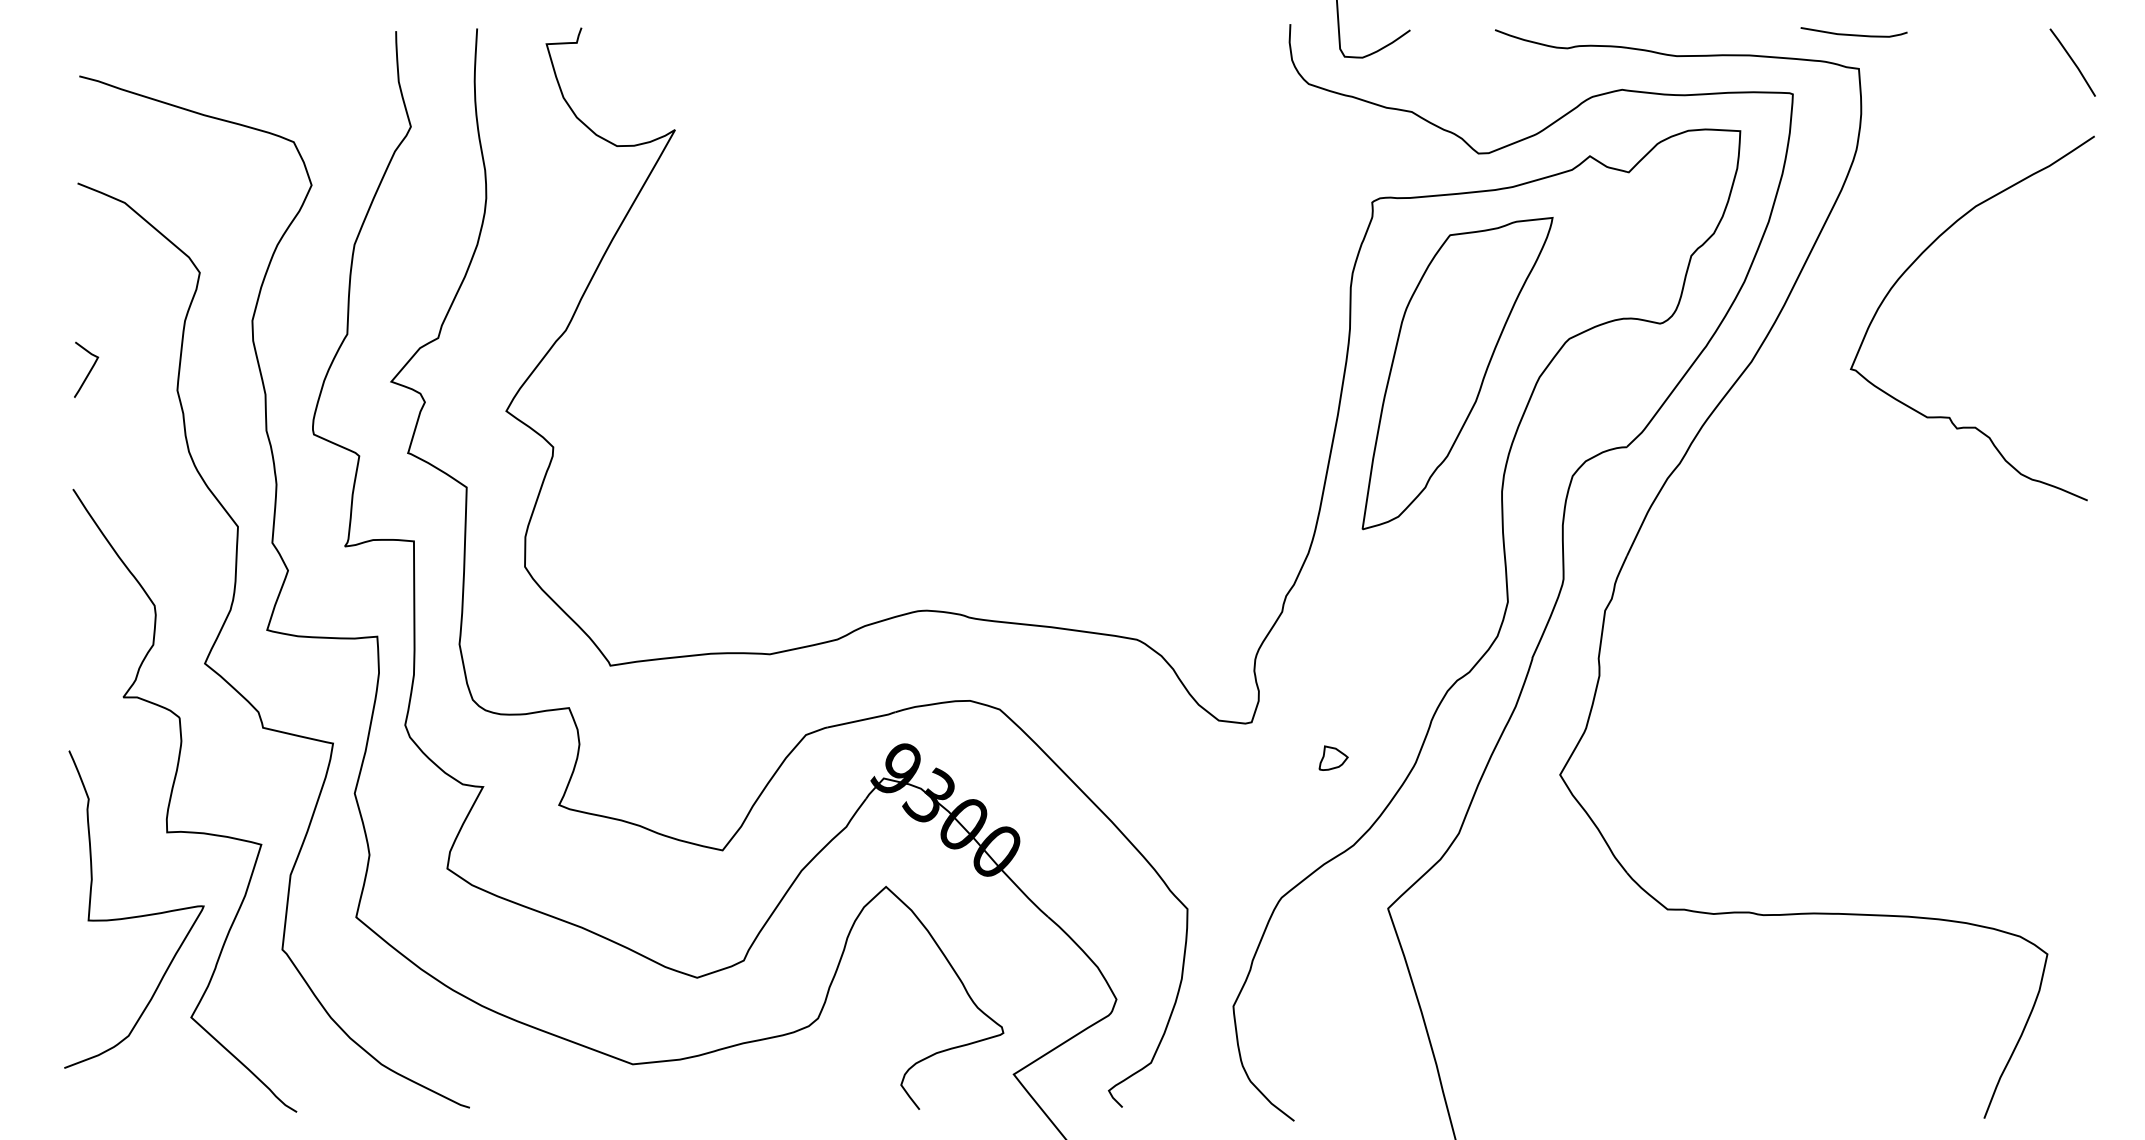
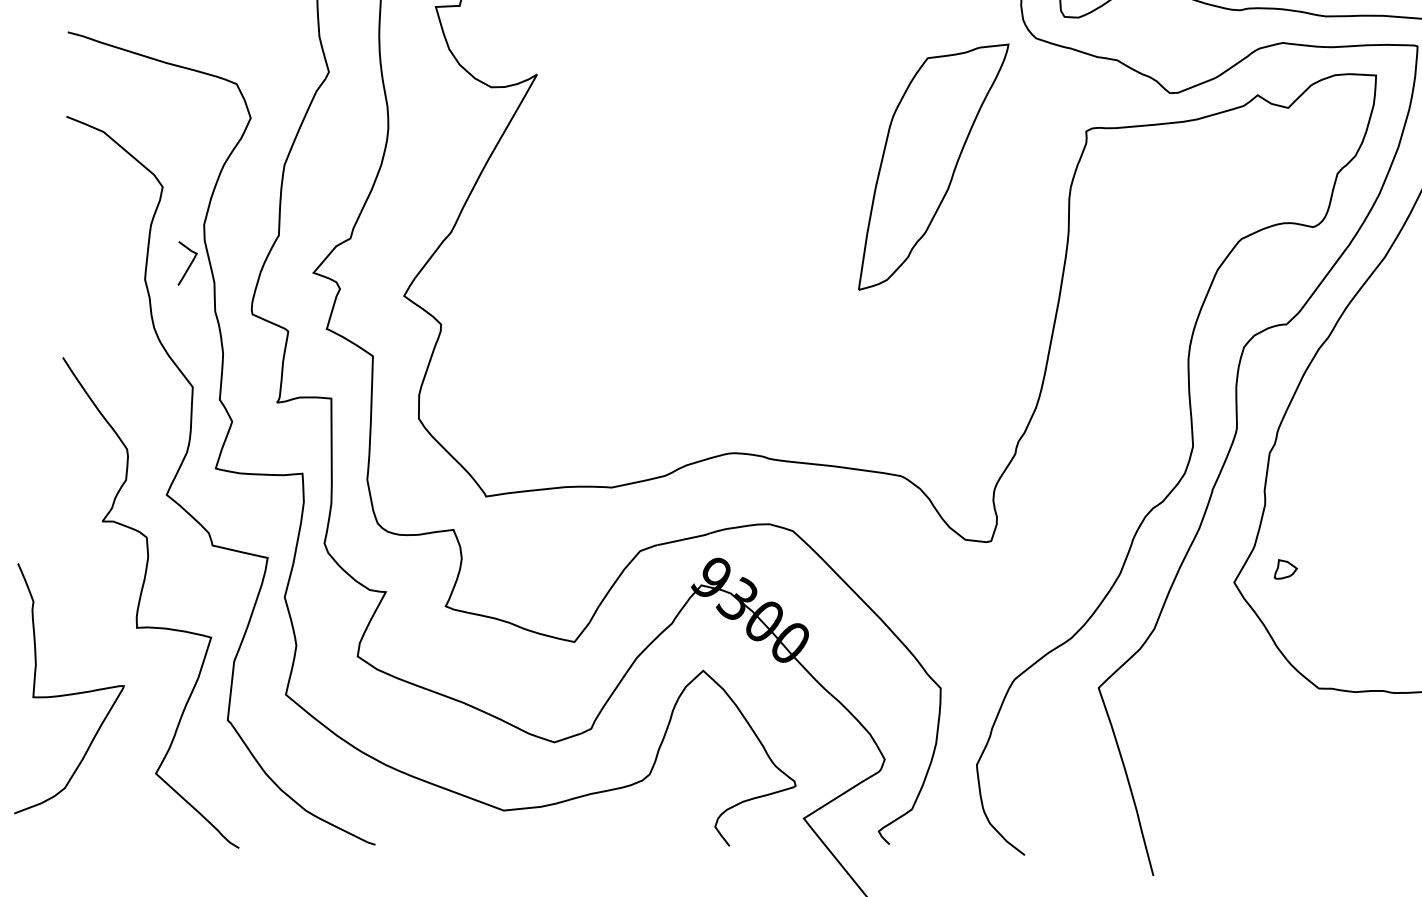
curve: (89, 370) -> (190, 264), moved
part: (1457, 373) -> (933, 167), moved
part: (1333, 757) -> (1285, 568), moved
curve: (137, 915) -> (71, 693), moved

